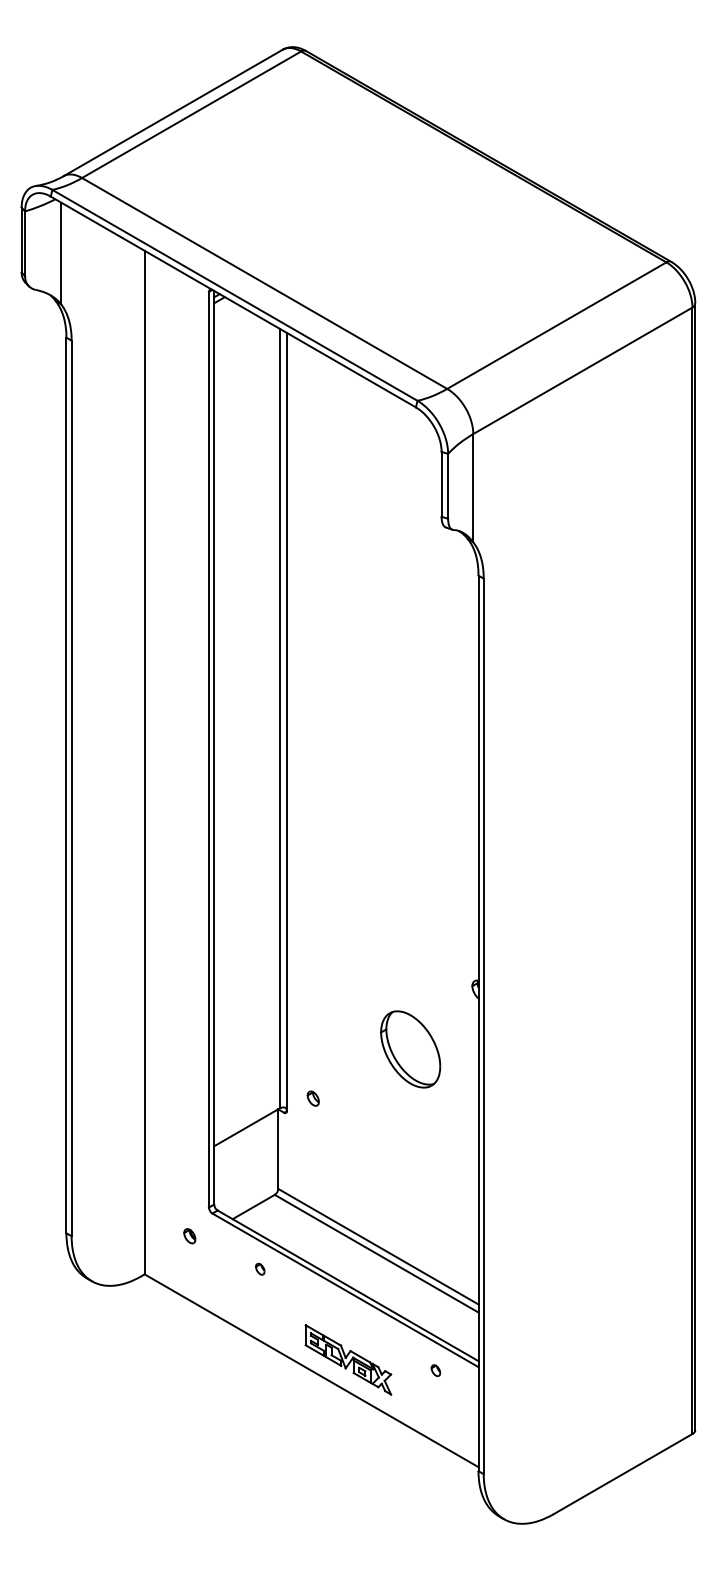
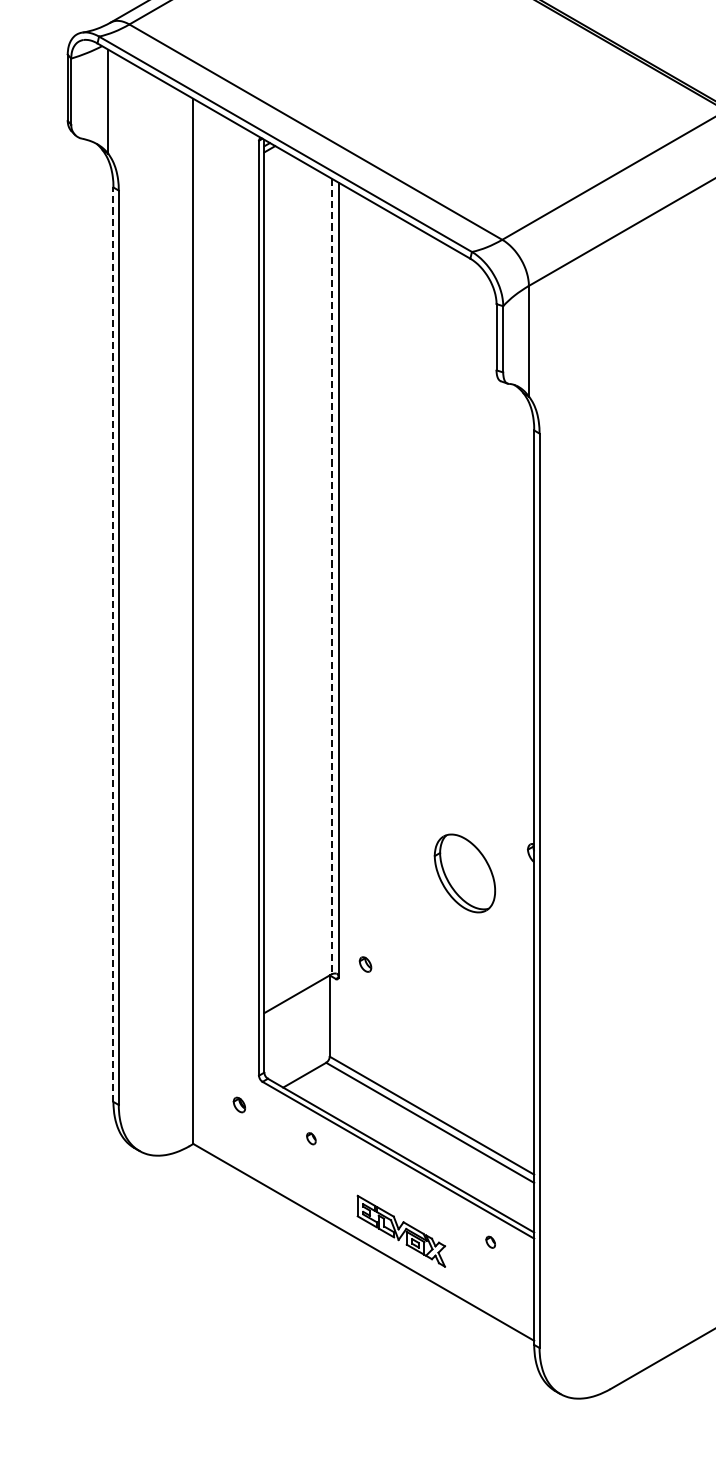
line: (279, 718) -> (331, 576), solid -> dashed
line: (66, 785) -> (113, 644), solid -> dashed
part: (410, 1049) -> (464, 873), moved

